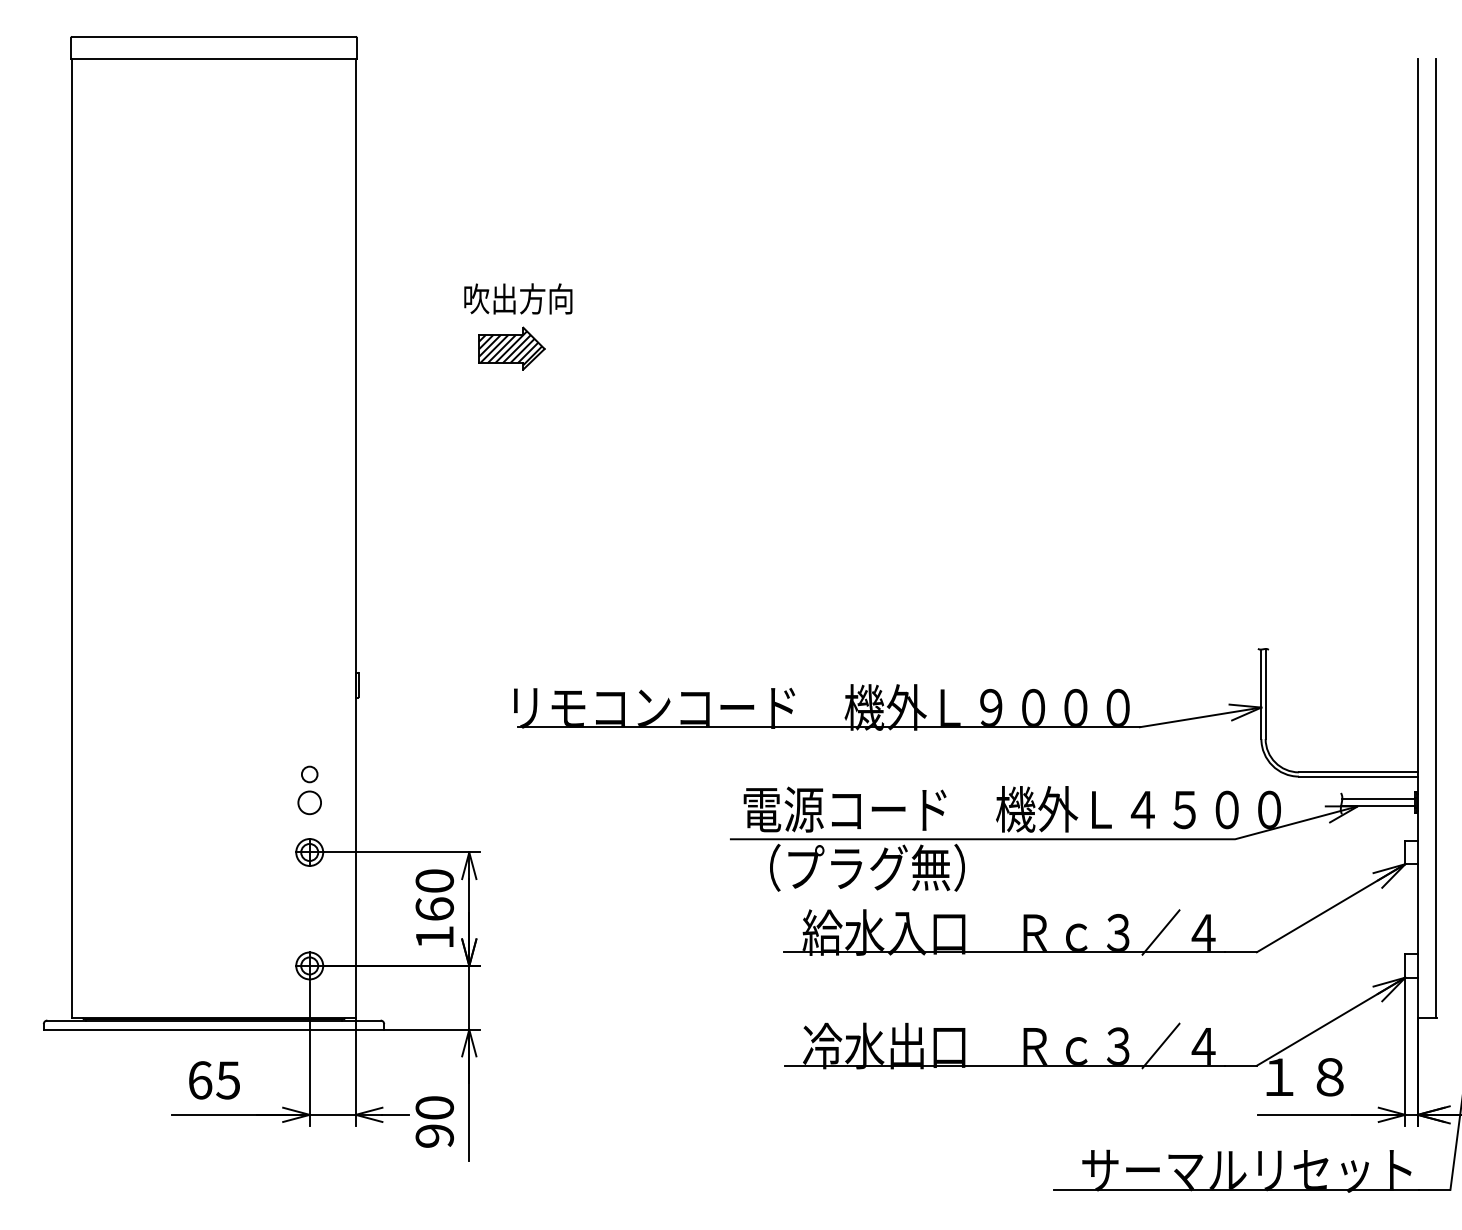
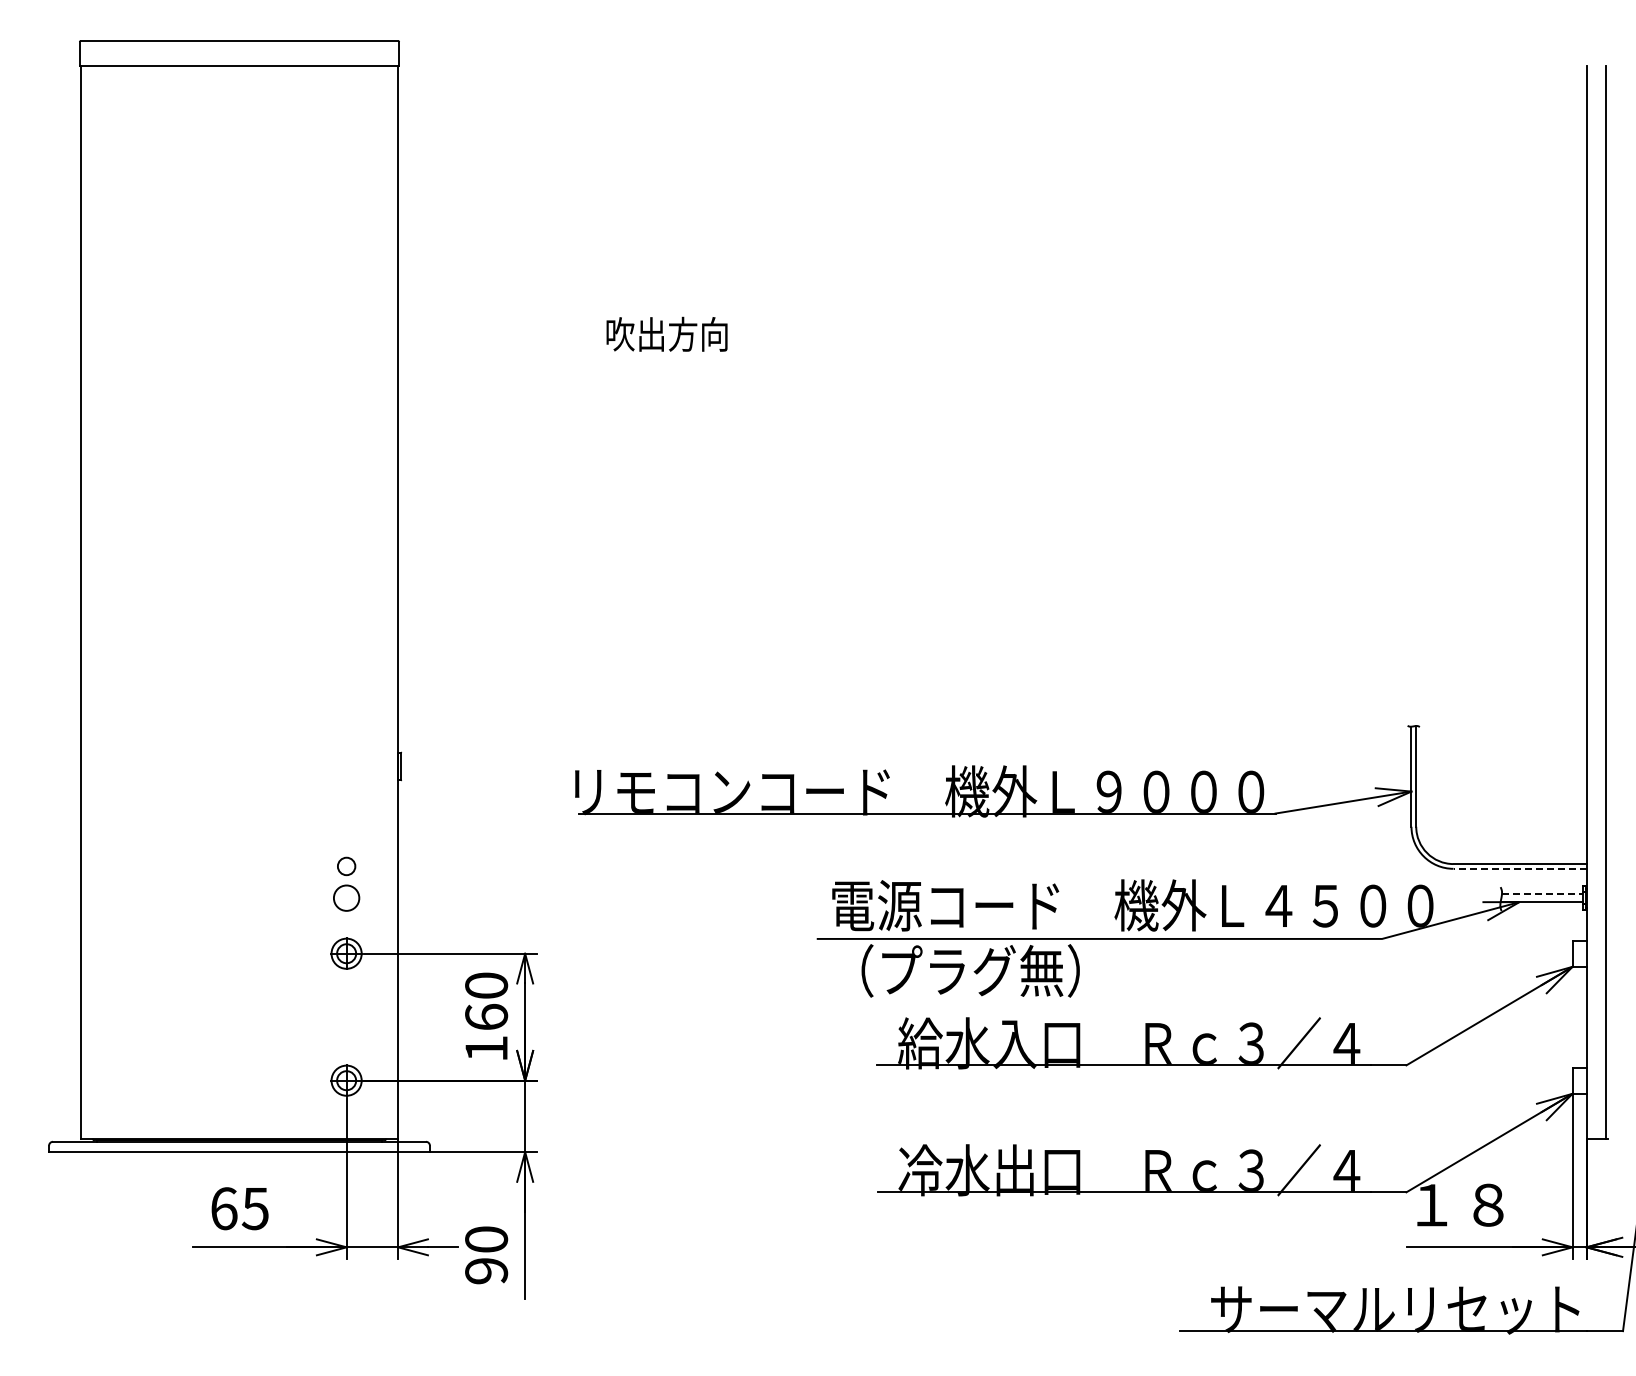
text: (517, 298) -> (666, 333), moved
part: (511, 348) -> (572, 389), removed
line: (1358, 776) -> (1520, 868), solid -> dashed
line: (1378, 799) -> (1542, 894), solid -> dashed

